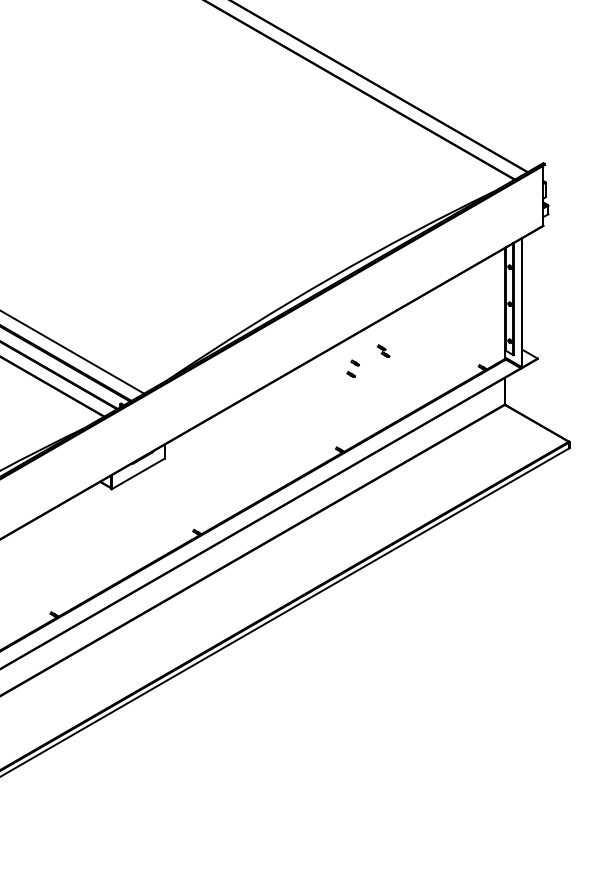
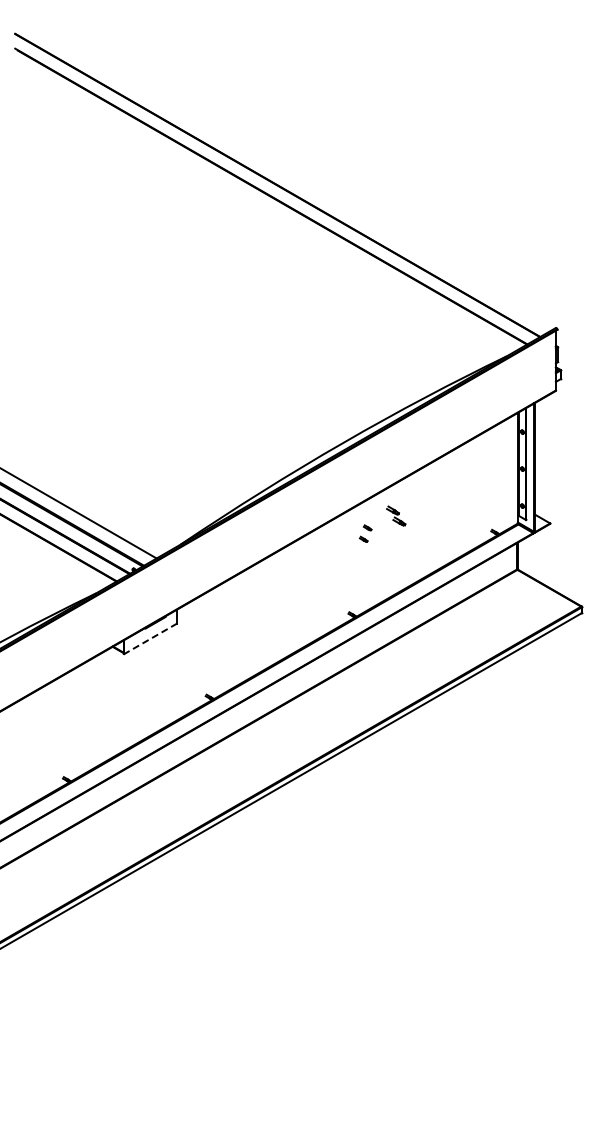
part: (382, 350) -> (395, 515), size x1.6
line: (137, 473) -> (150, 638), solid -> dashed

